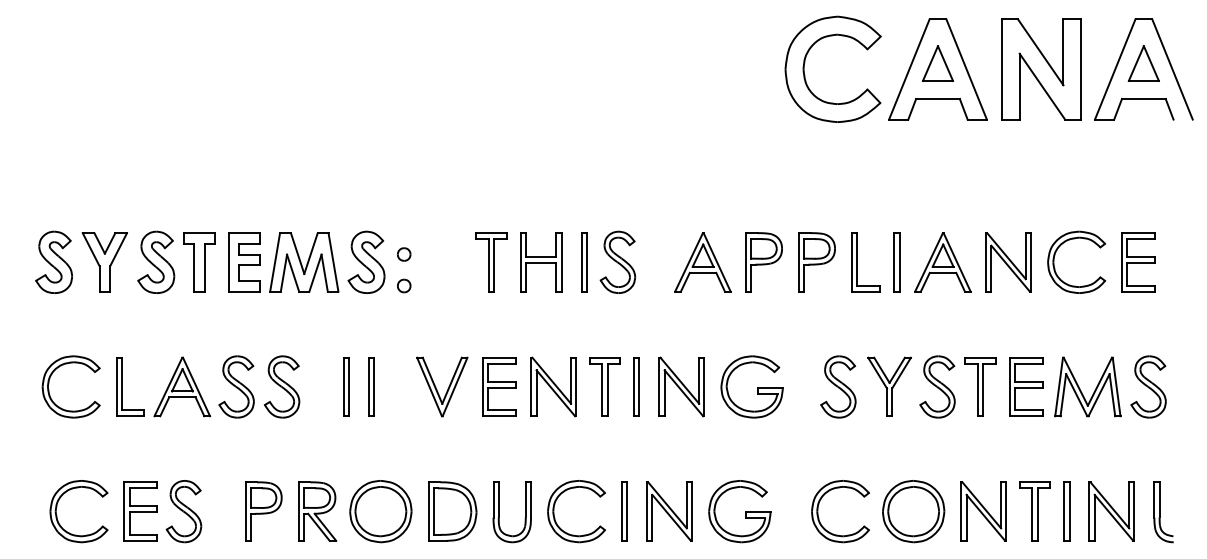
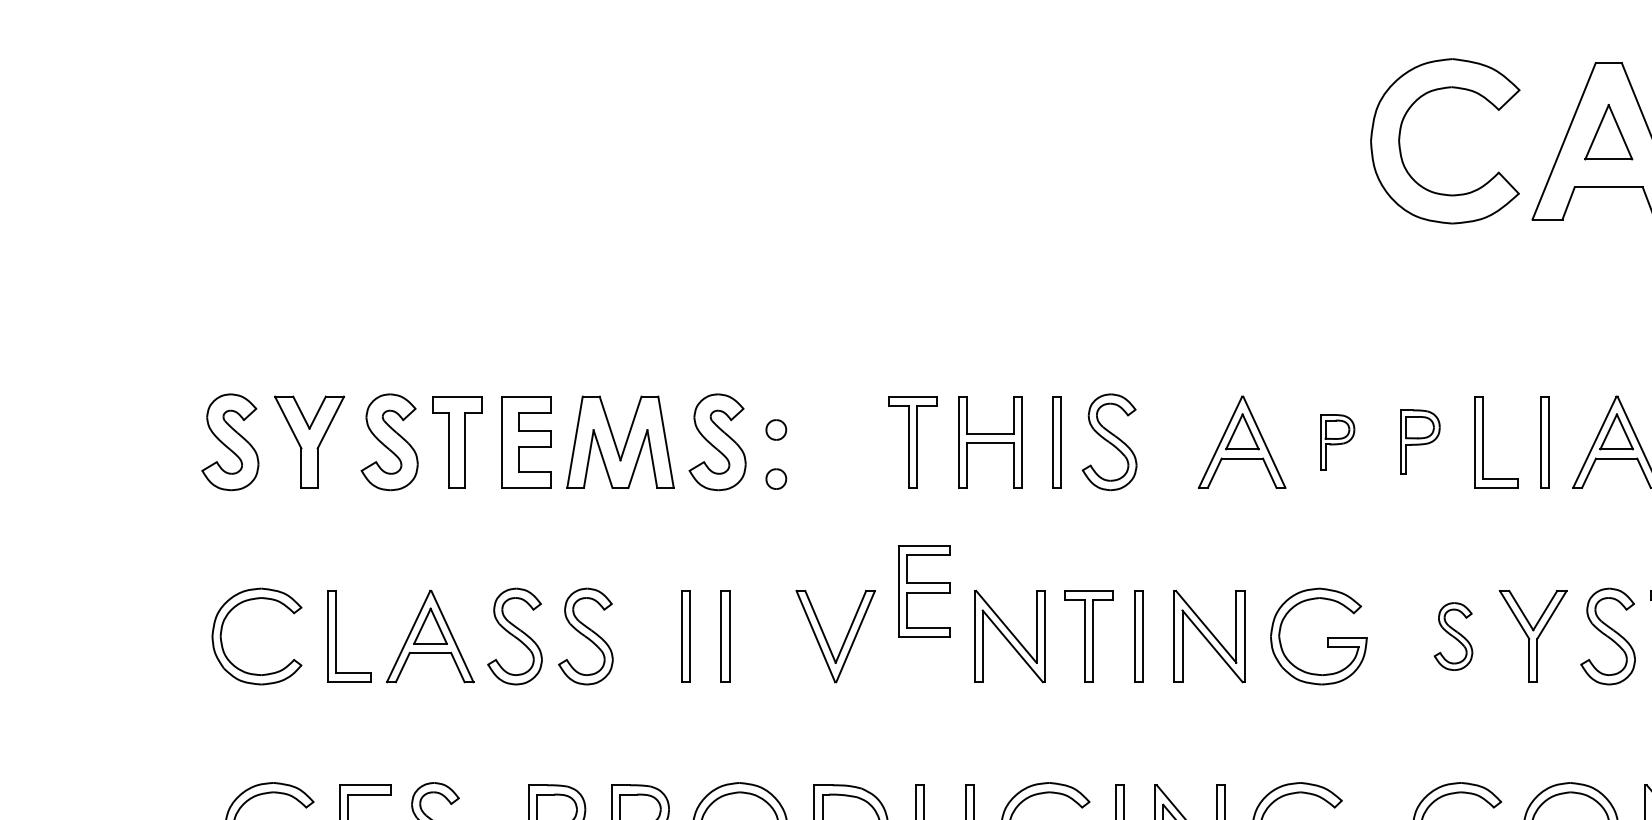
part: (763, 262) -> (1336, 442), size x0.6
part: (816, 262) -> (1419, 442), size x0.7
part: (499, 386) -> (924, 590), moved
part: (838, 386) -> (1453, 635), size x0.7

